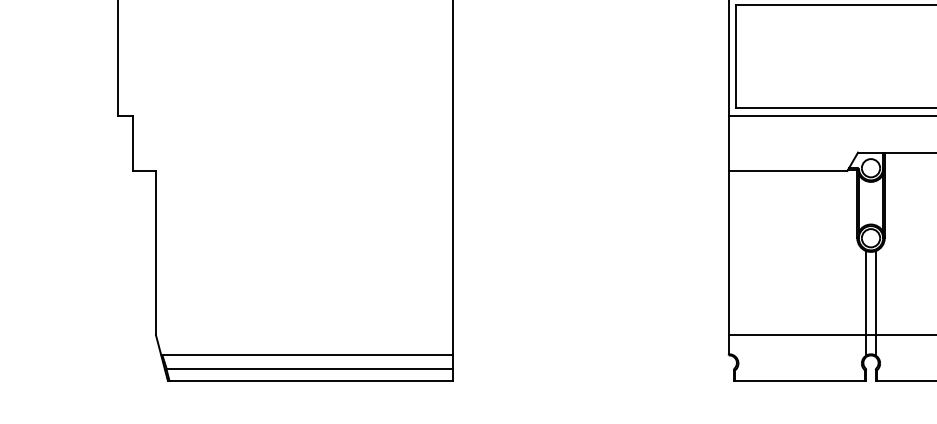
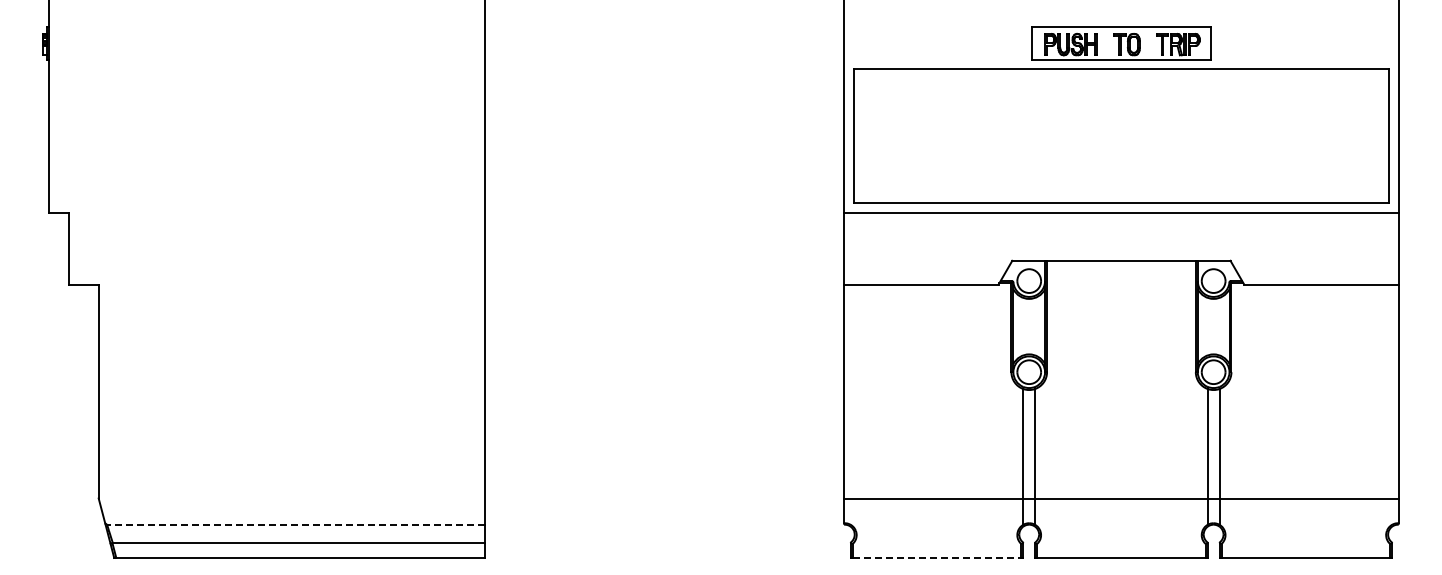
line: (307, 355) -> (296, 524), solid -> dashed
line: (800, 380) -> (937, 557), solid -> dashed

